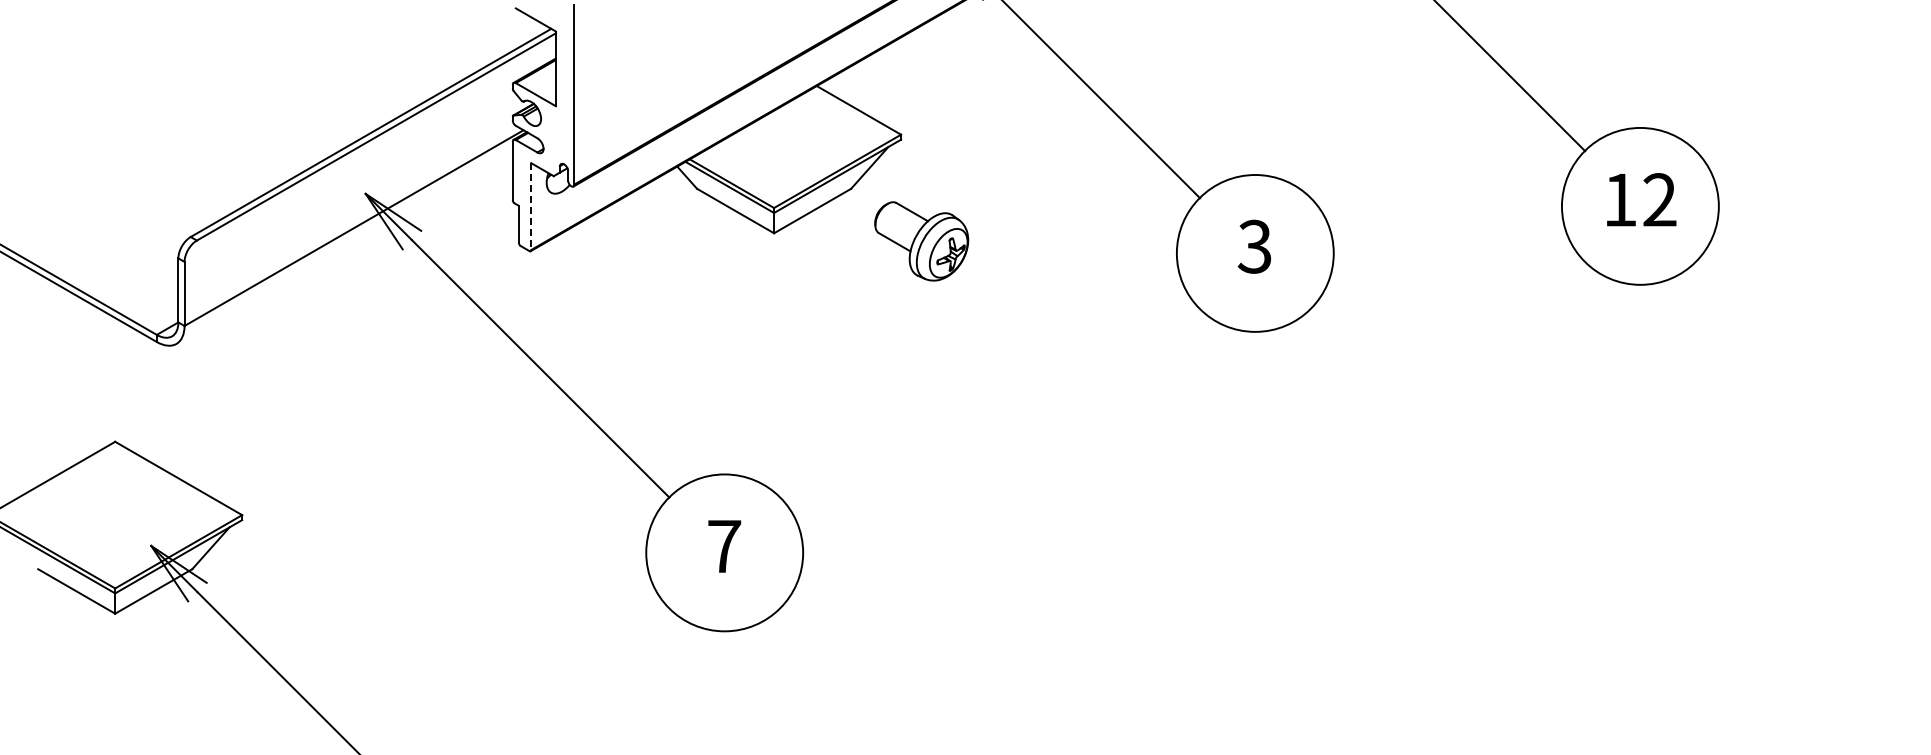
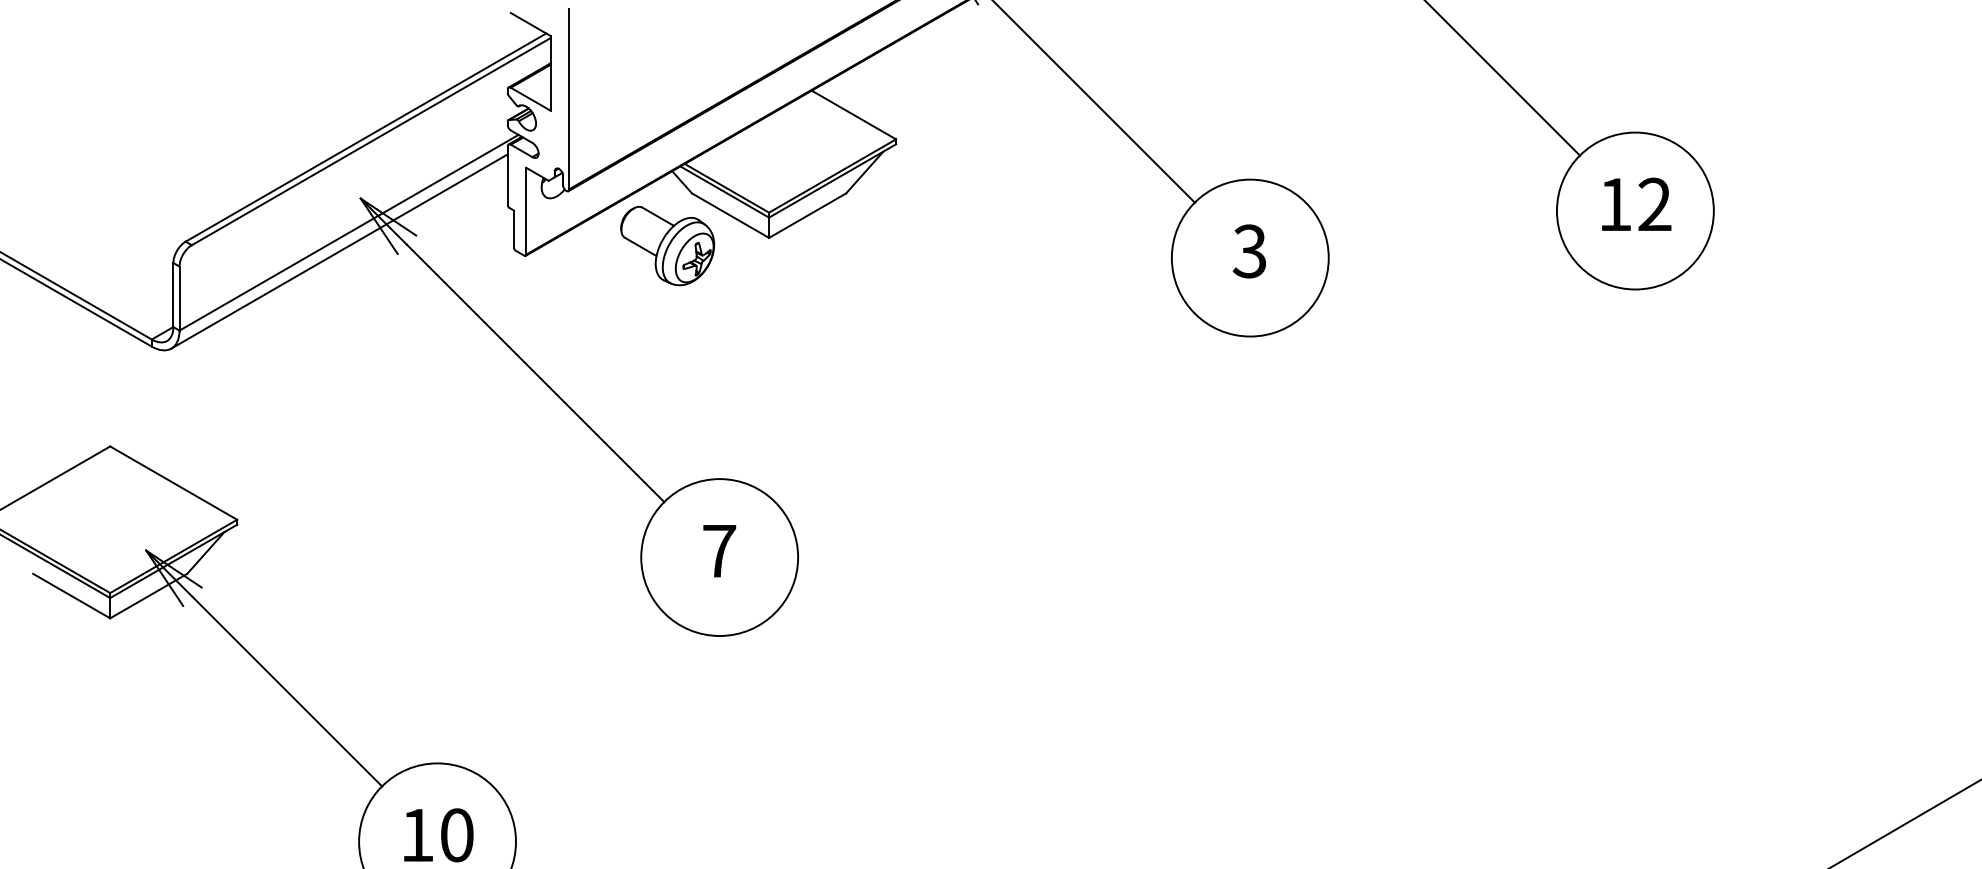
line: (531, 206) -> (526, 211), dashed -> solid
part: (921, 240) -> (667, 245), moved
line: (344, 246) -> (339, 251), added

